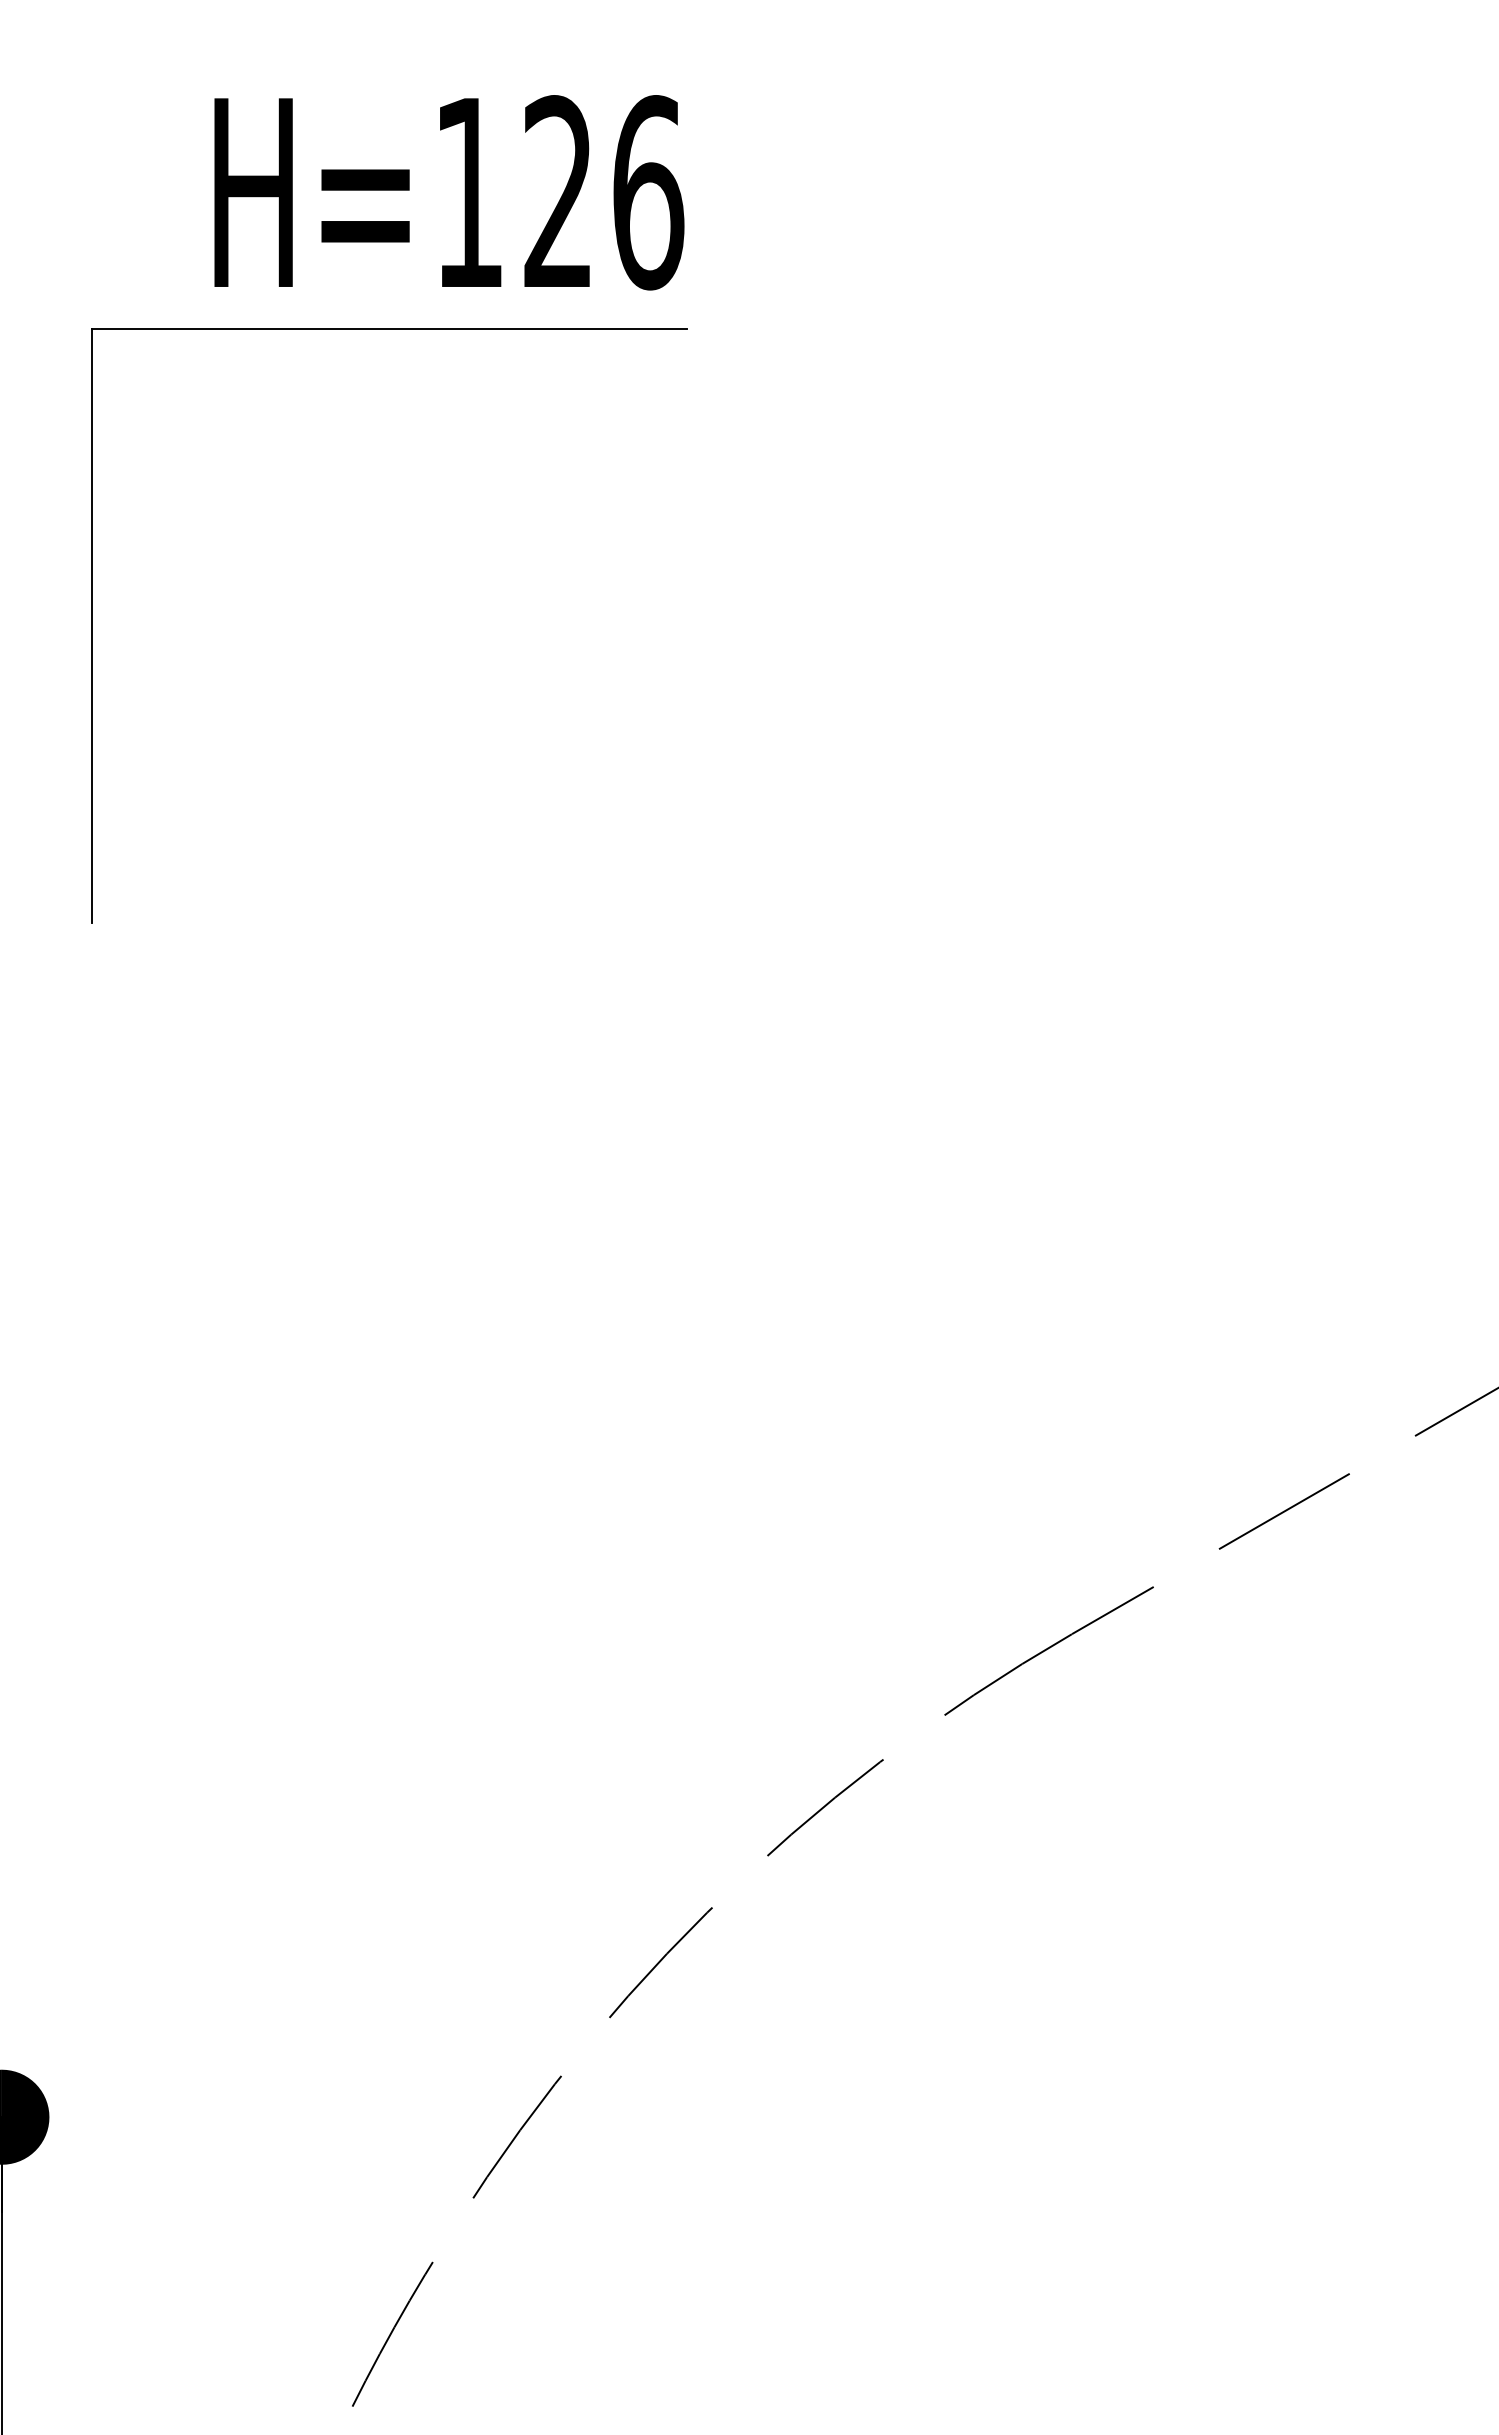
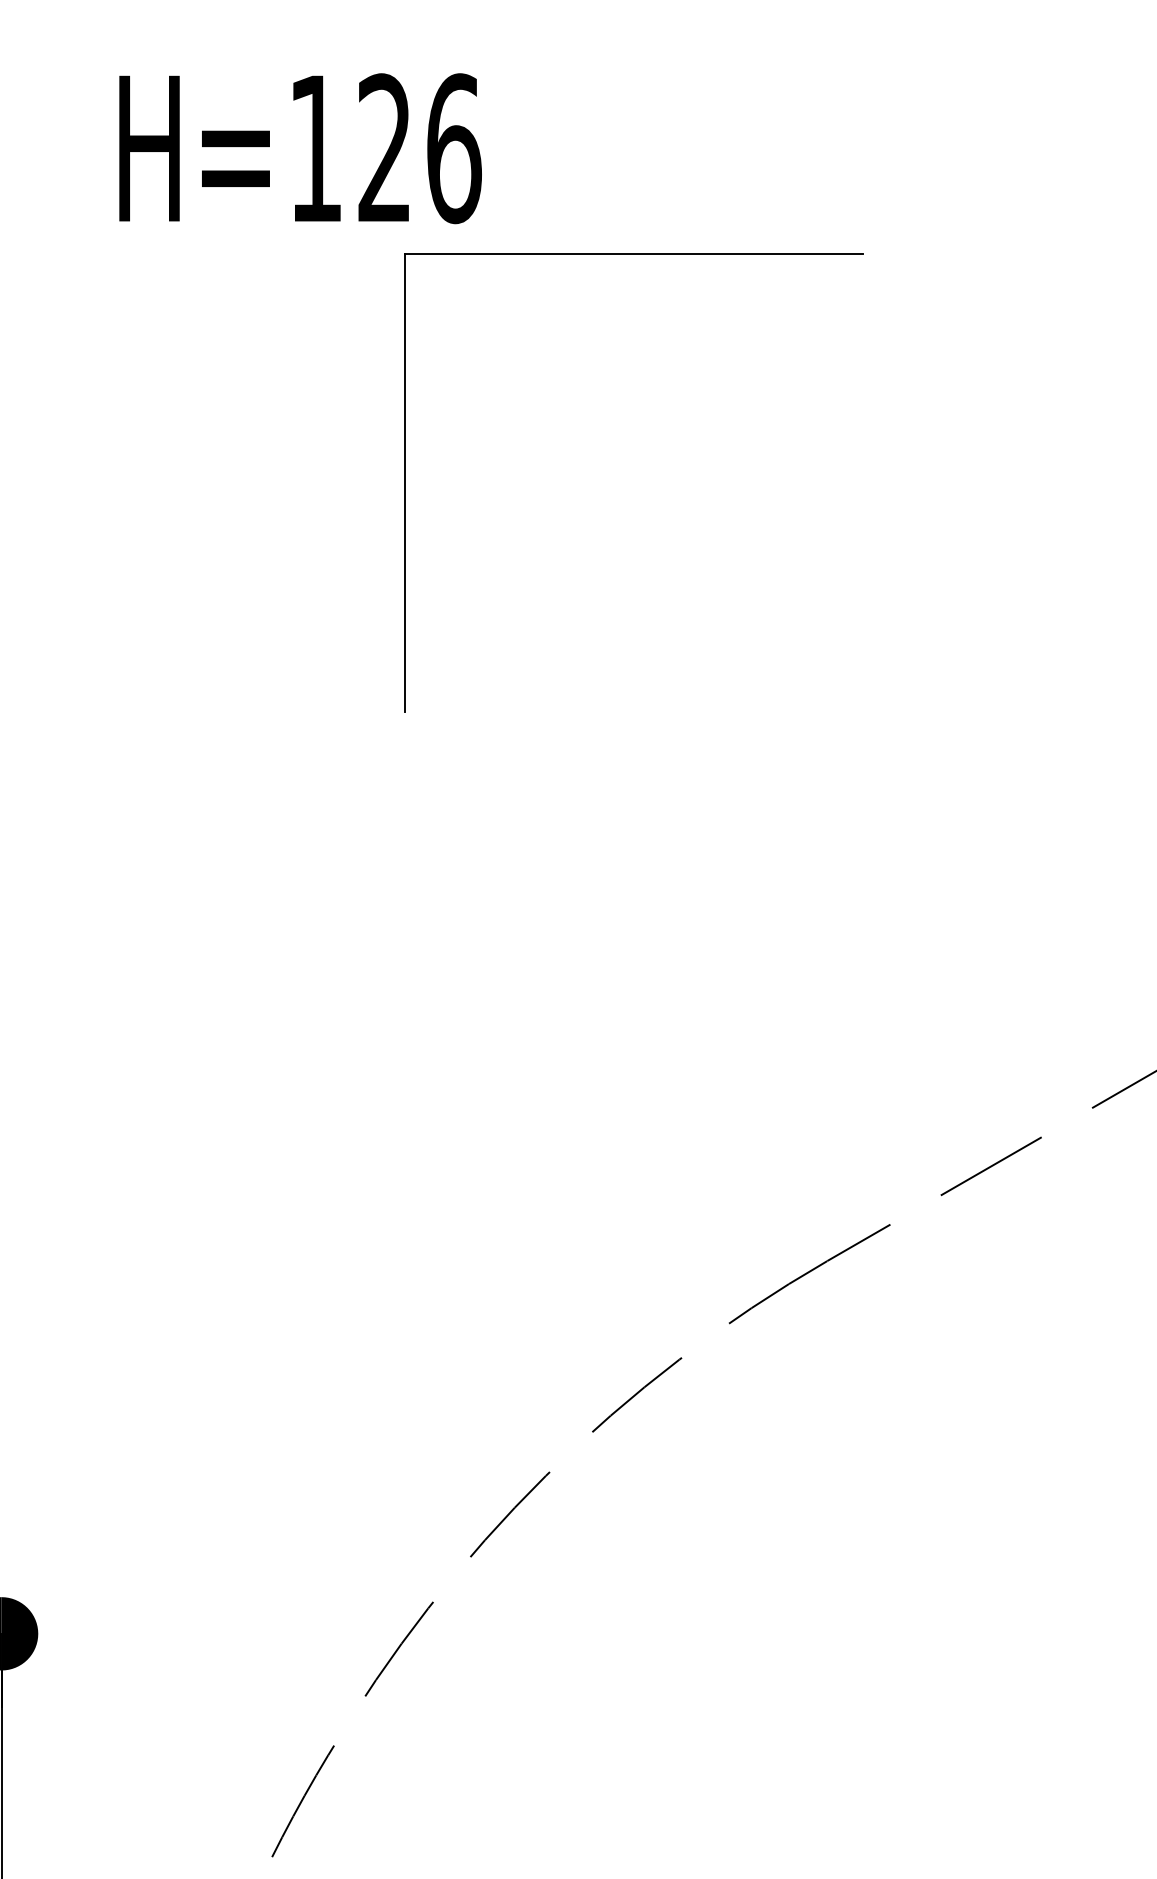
text: (449, 192) -> (300, 148), moved
part: (389, 329) -> (634, 254), moved

